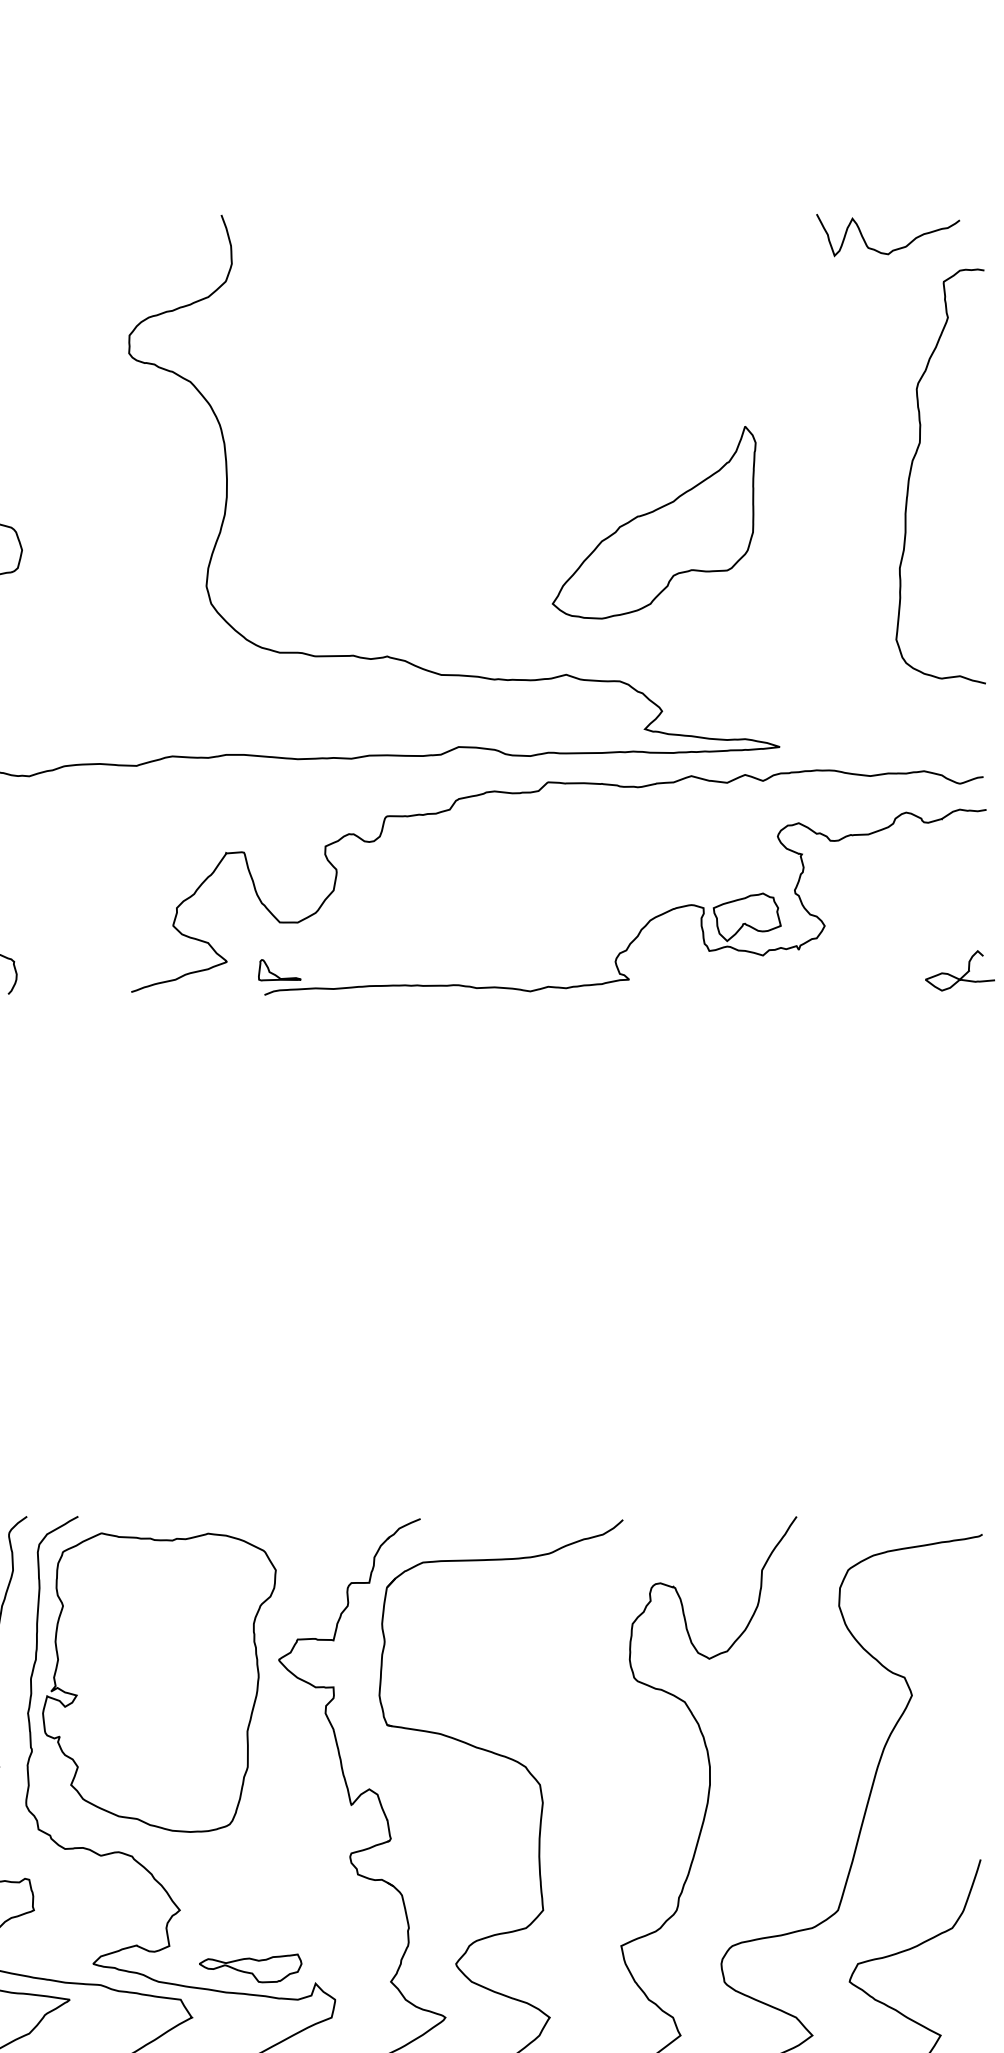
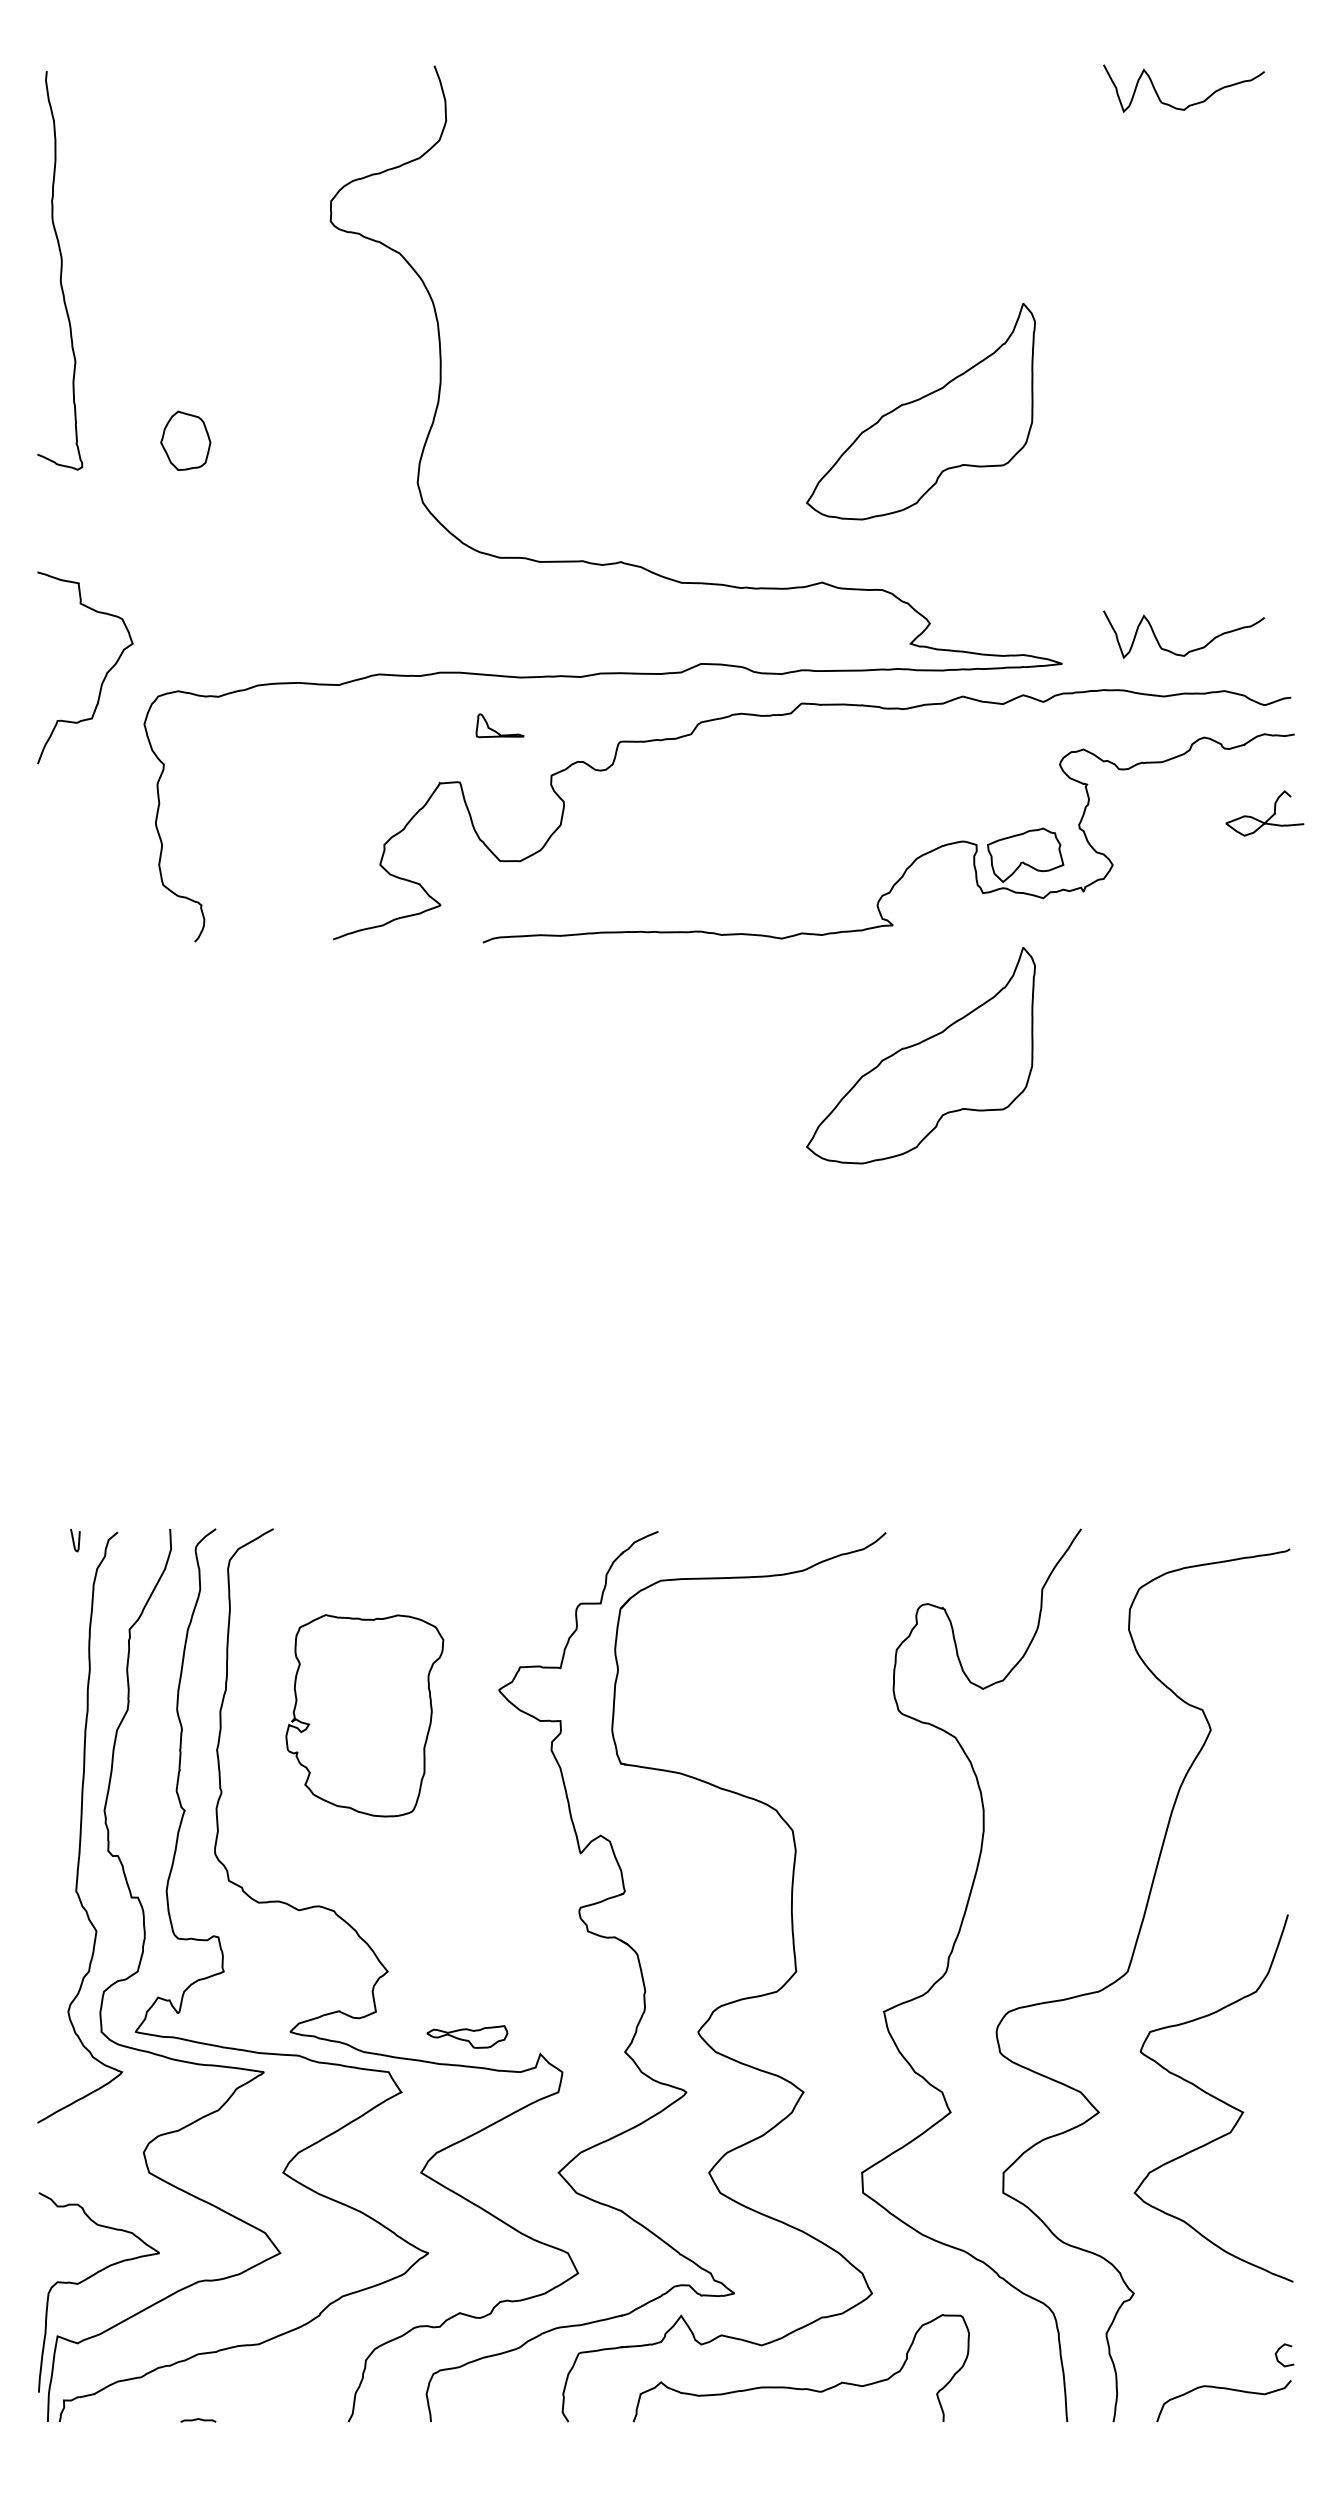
curve: (911, 470) -> (1210, 353), removed
curve: (893, 735) -> (1189, 650), added
curve: (964, 974) -> (1269, 817), moved
part: (277, 975) -> (497, 731), moved
part: (653, 1095) -> (920, 1055), added
part: (159, 1682) -> (364, 1715), size x0.6
part: (250, 1967) -> (467, 2036), size x0.7

